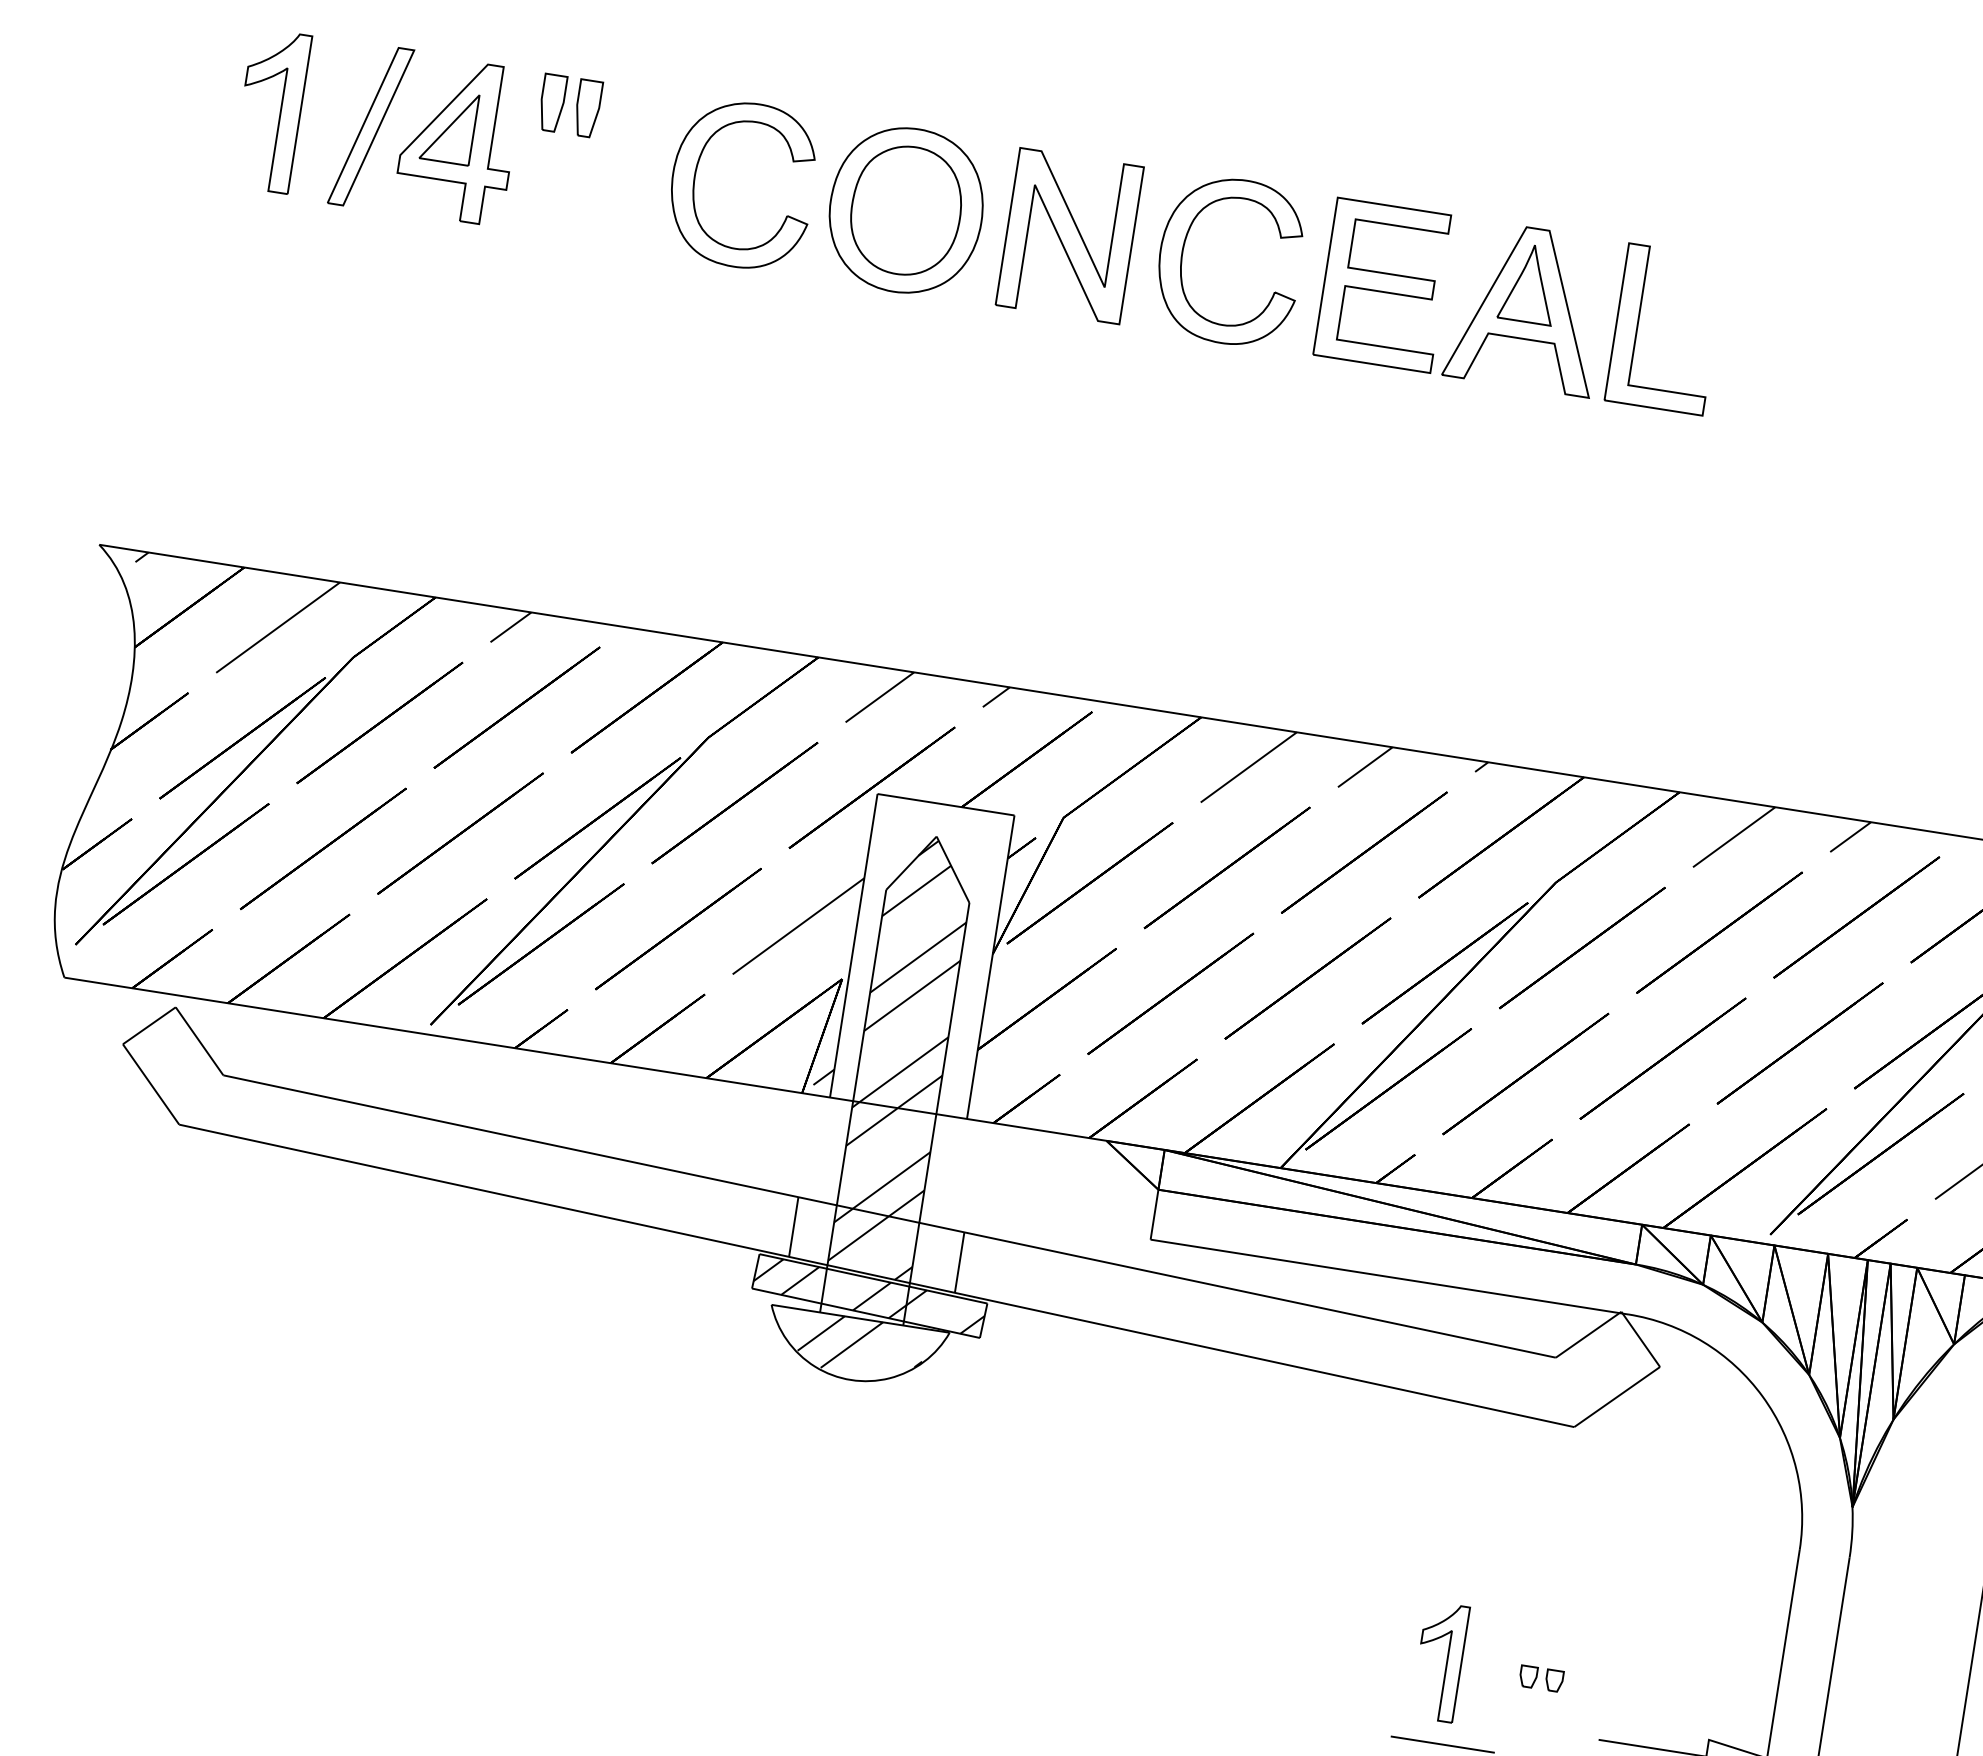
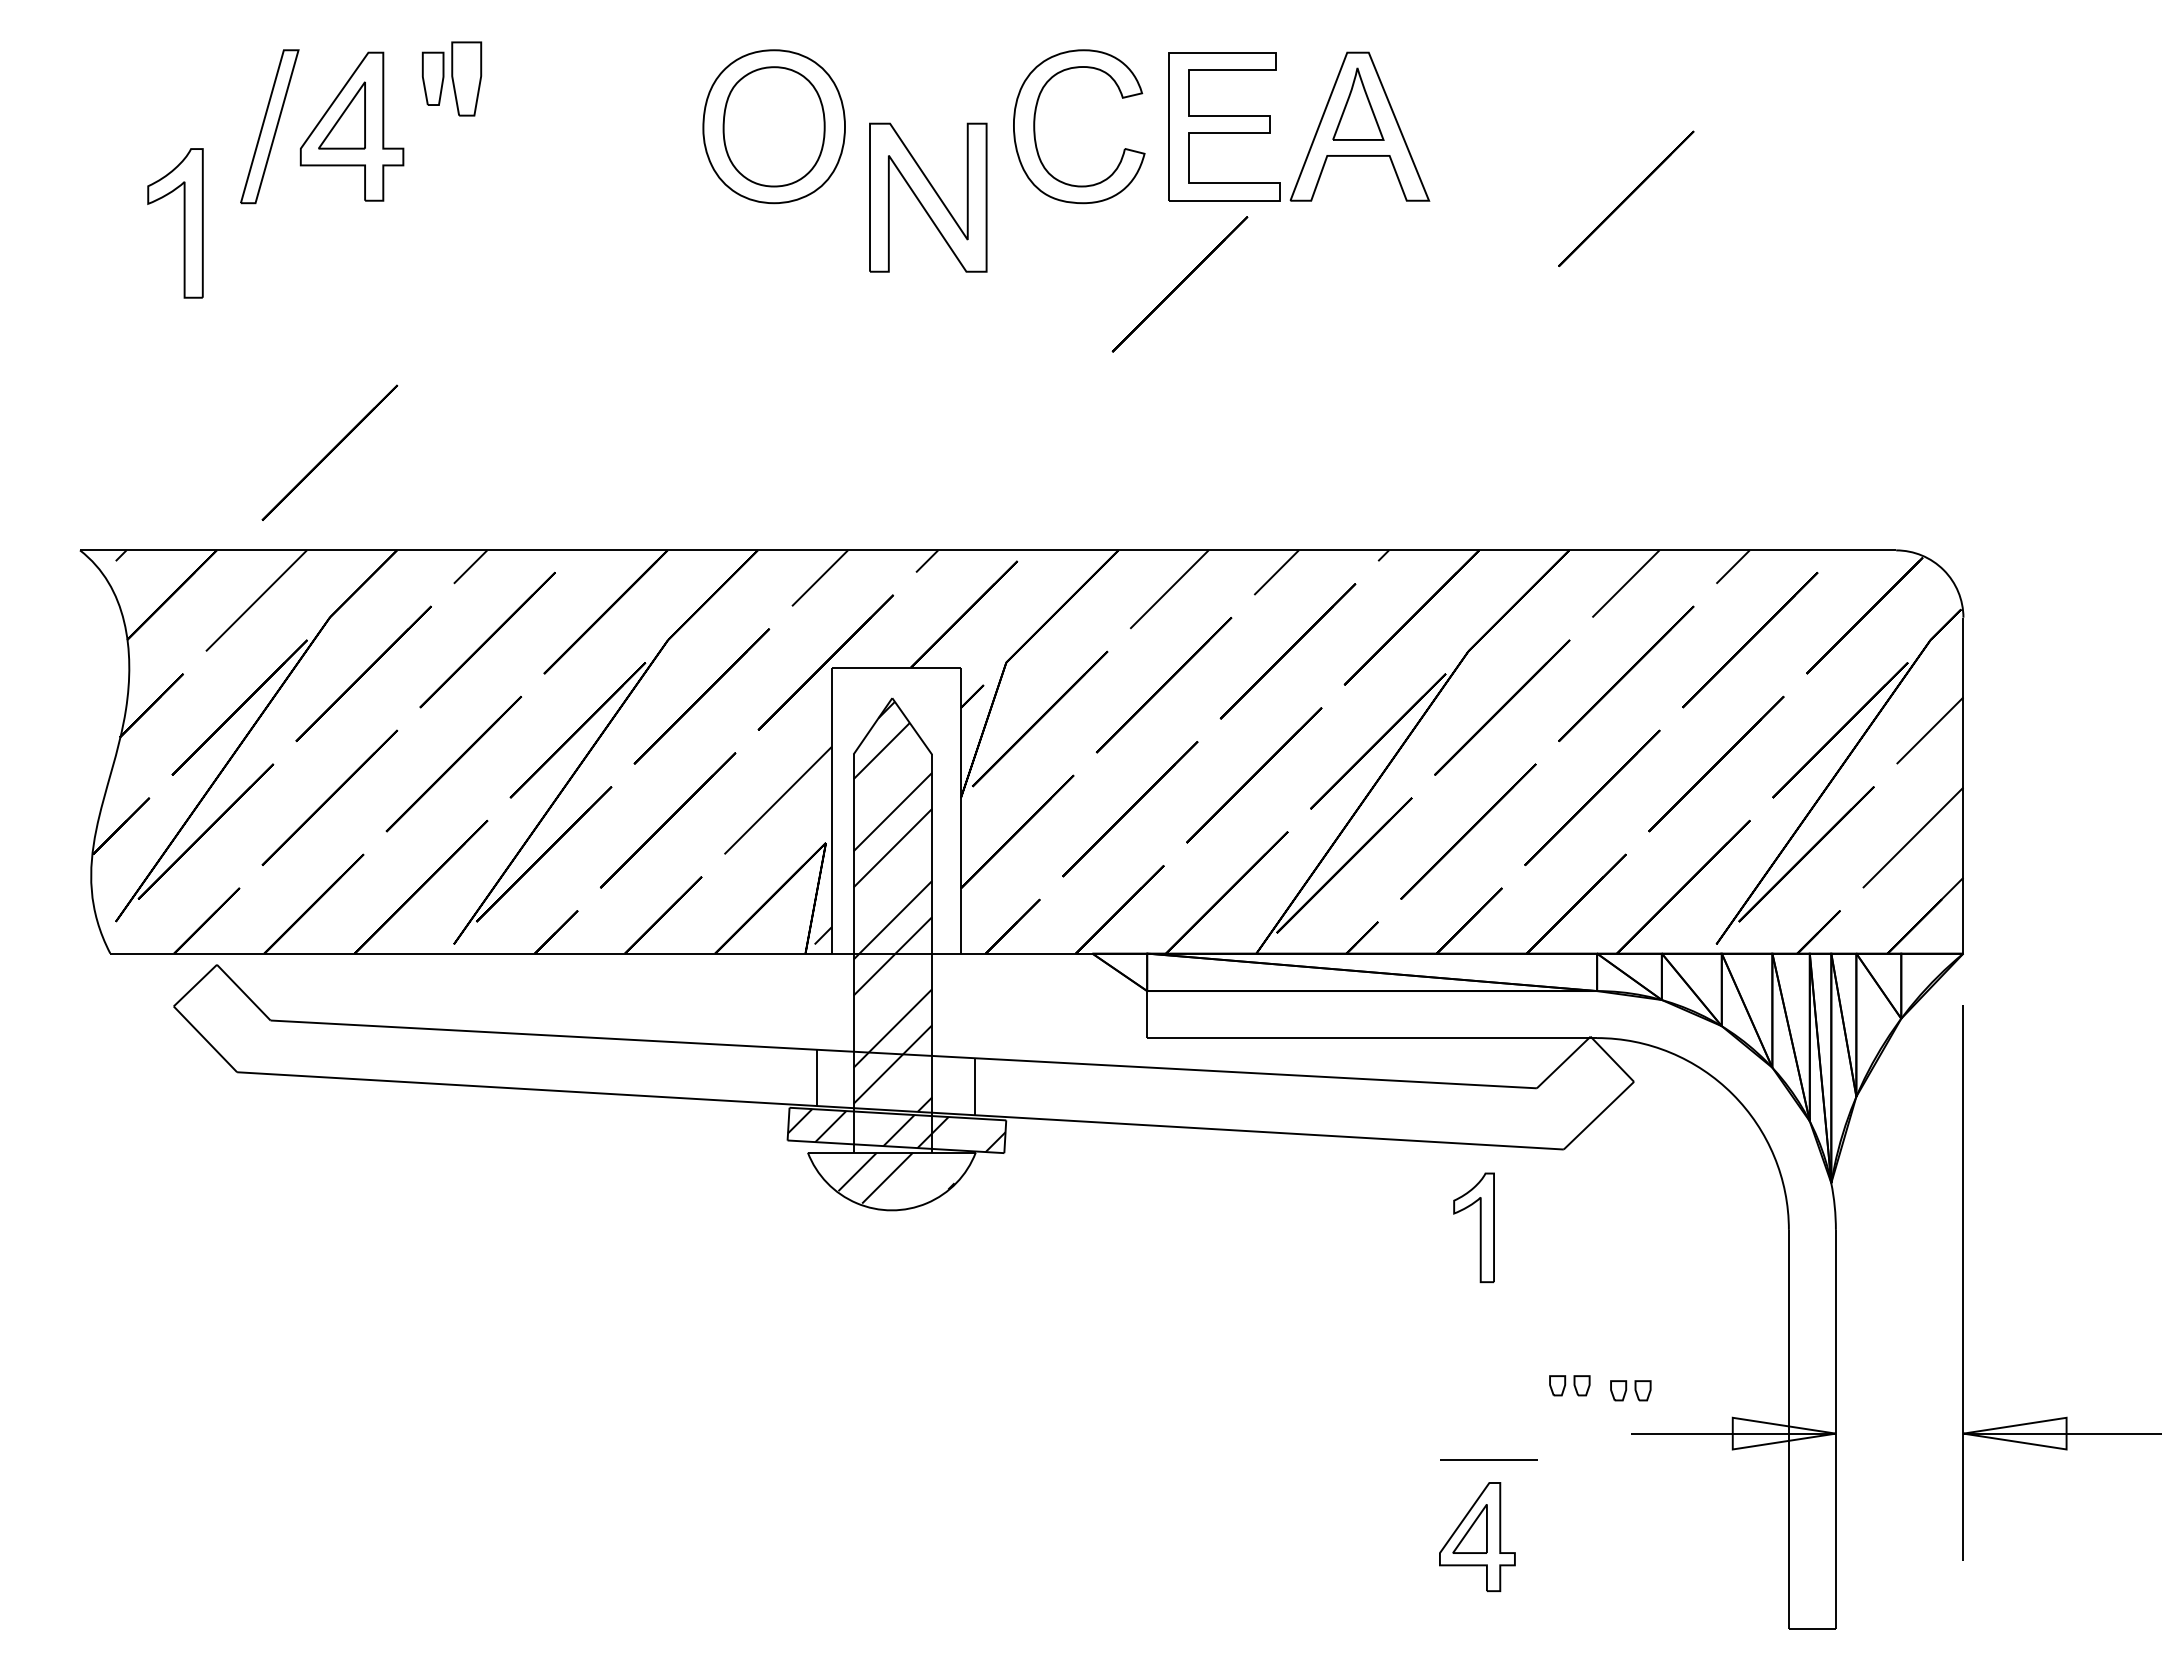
part: (587, 108) -> (466, 78), size x1.4
part: (279, 112) -> (183, 223), moved
part: (695, 185) -> (576, 134), removed
part: (1070, 235) -> (928, 197), moved
part: (1637, 324) -> (1463, 126), removed
line: (1798, 428) -> (1626, 198), added
line: (1310, 445) -> (1179, 284), added
line: (380, 482) -> (329, 452), added
part: (1439, 1661) -> (1473, 1227), moved
part: (1604, 1693) -> (1630, 1390), added

